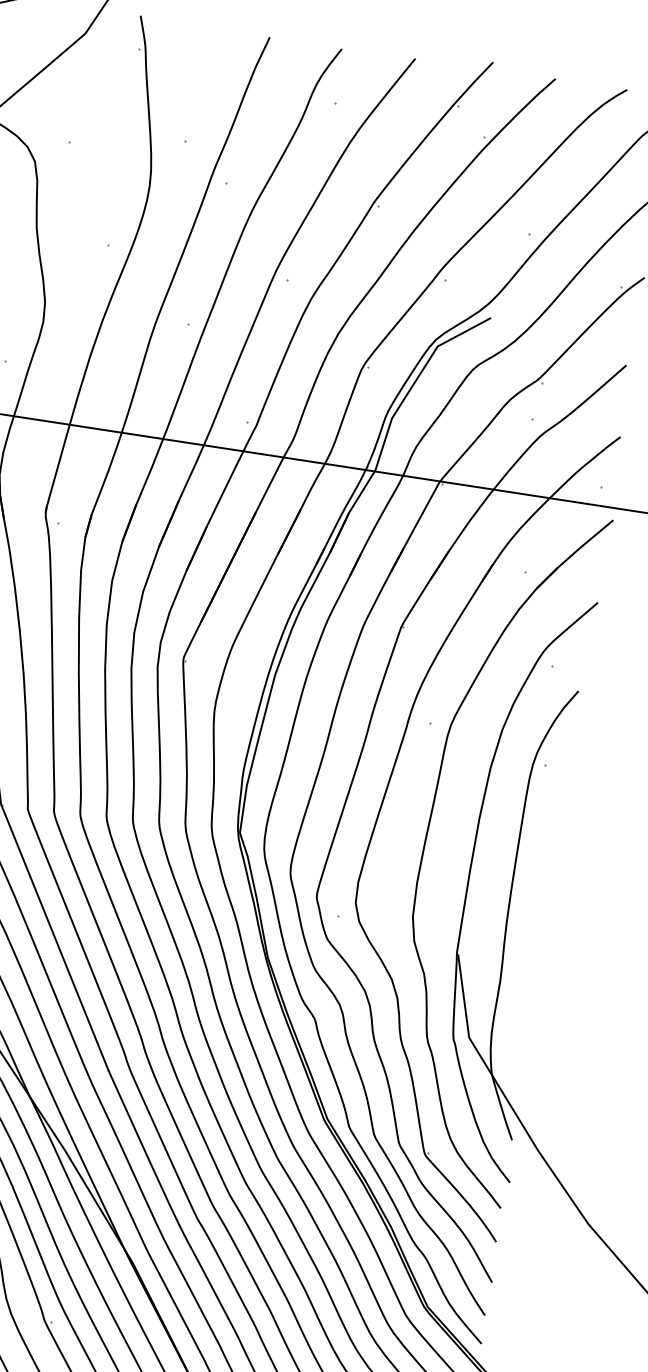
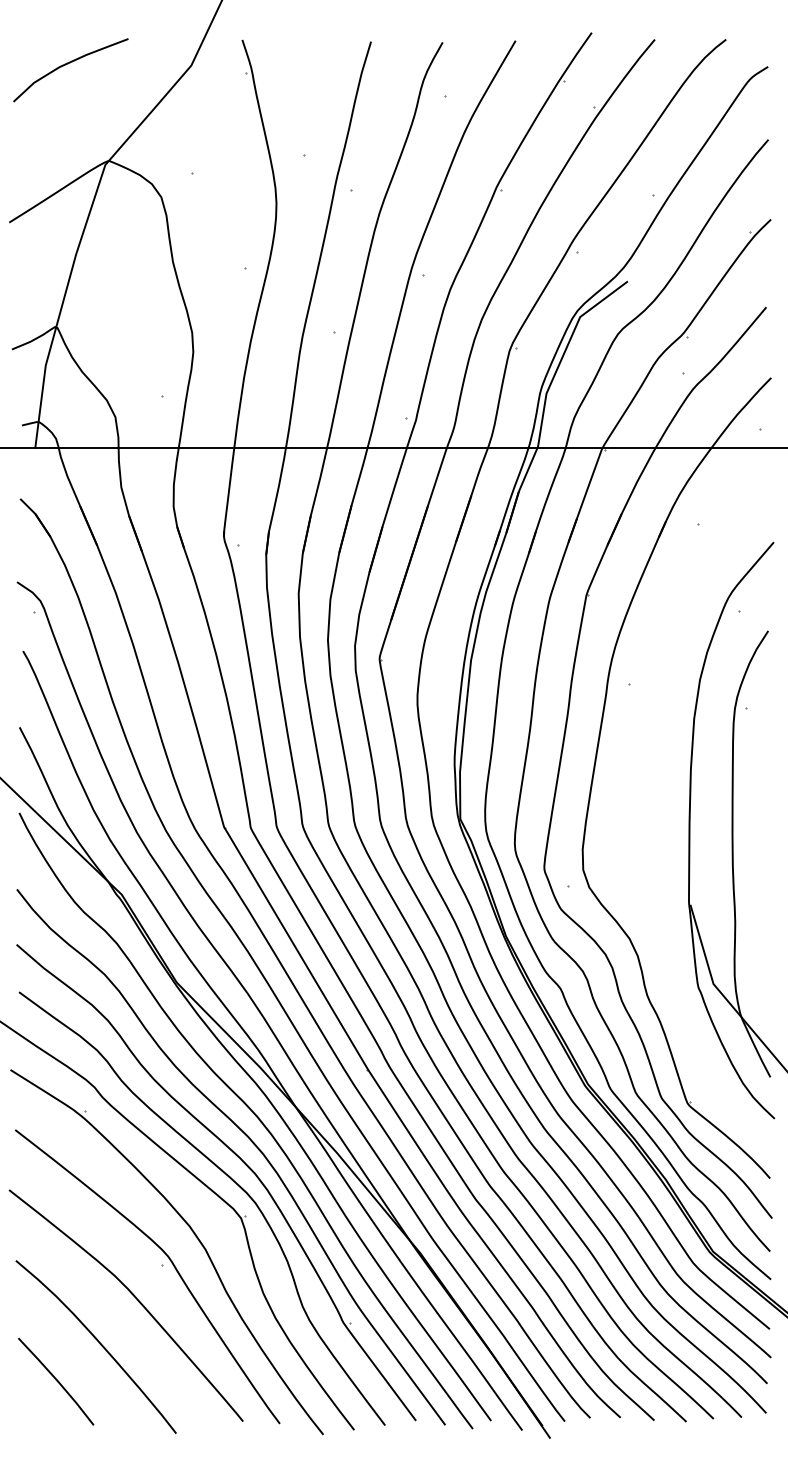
part: (428, 833) -> (643, 791), removed

